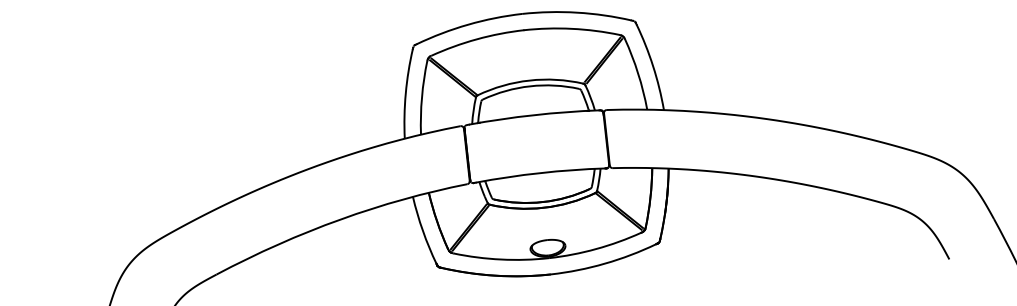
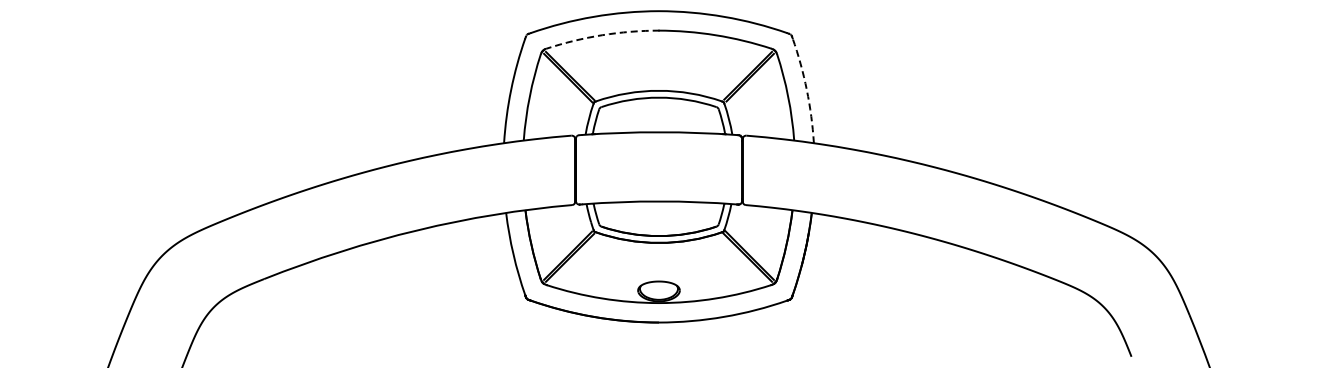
arc: (477, 39) -> (602, 35), solid -> dashed
arc: (652, 66) -> (806, 90), solid -> dashed

